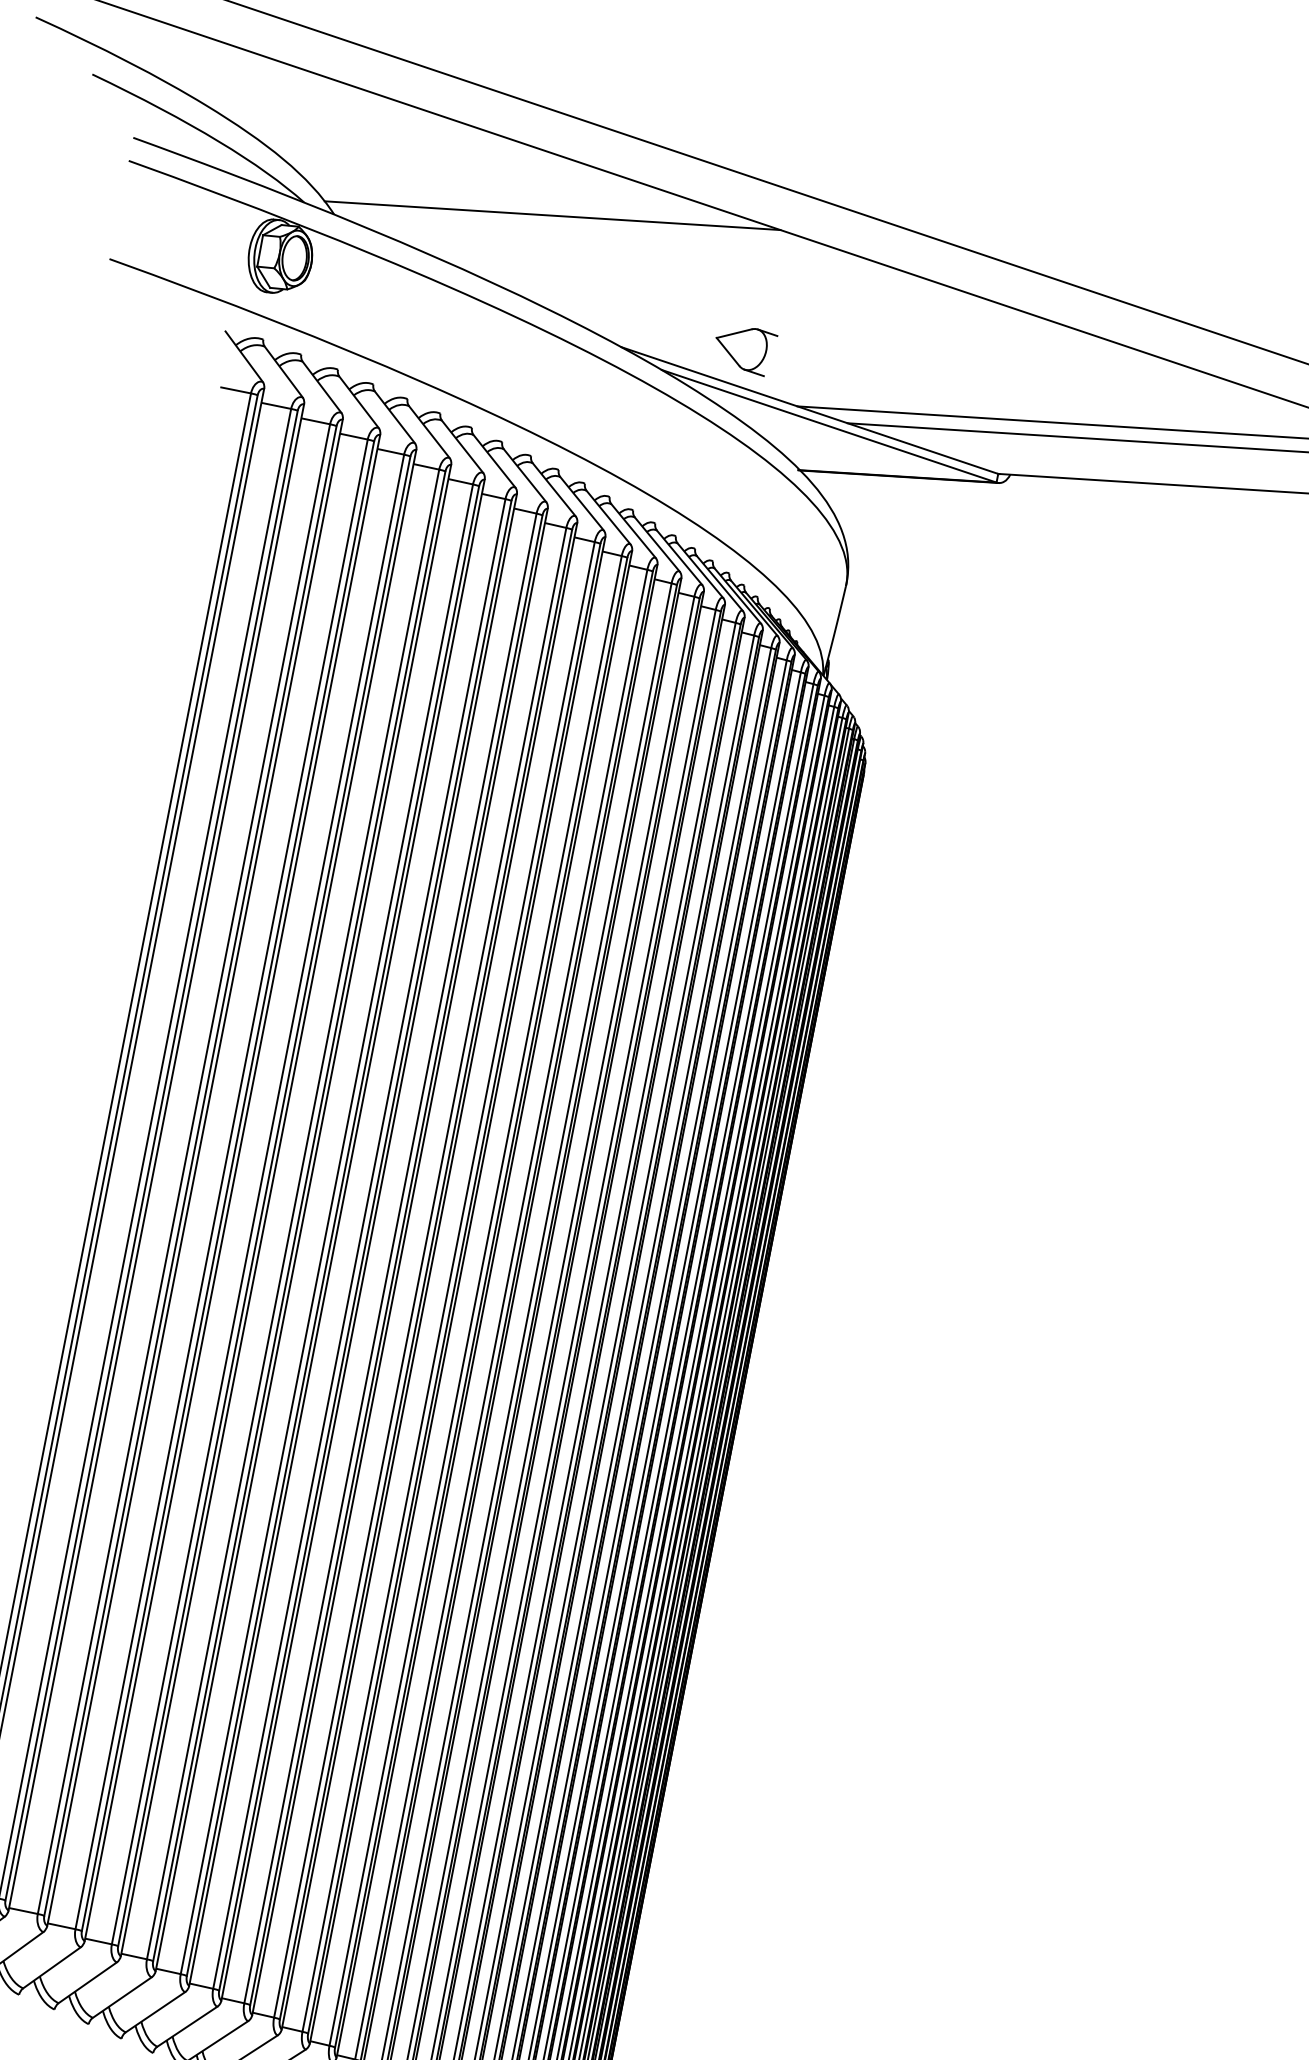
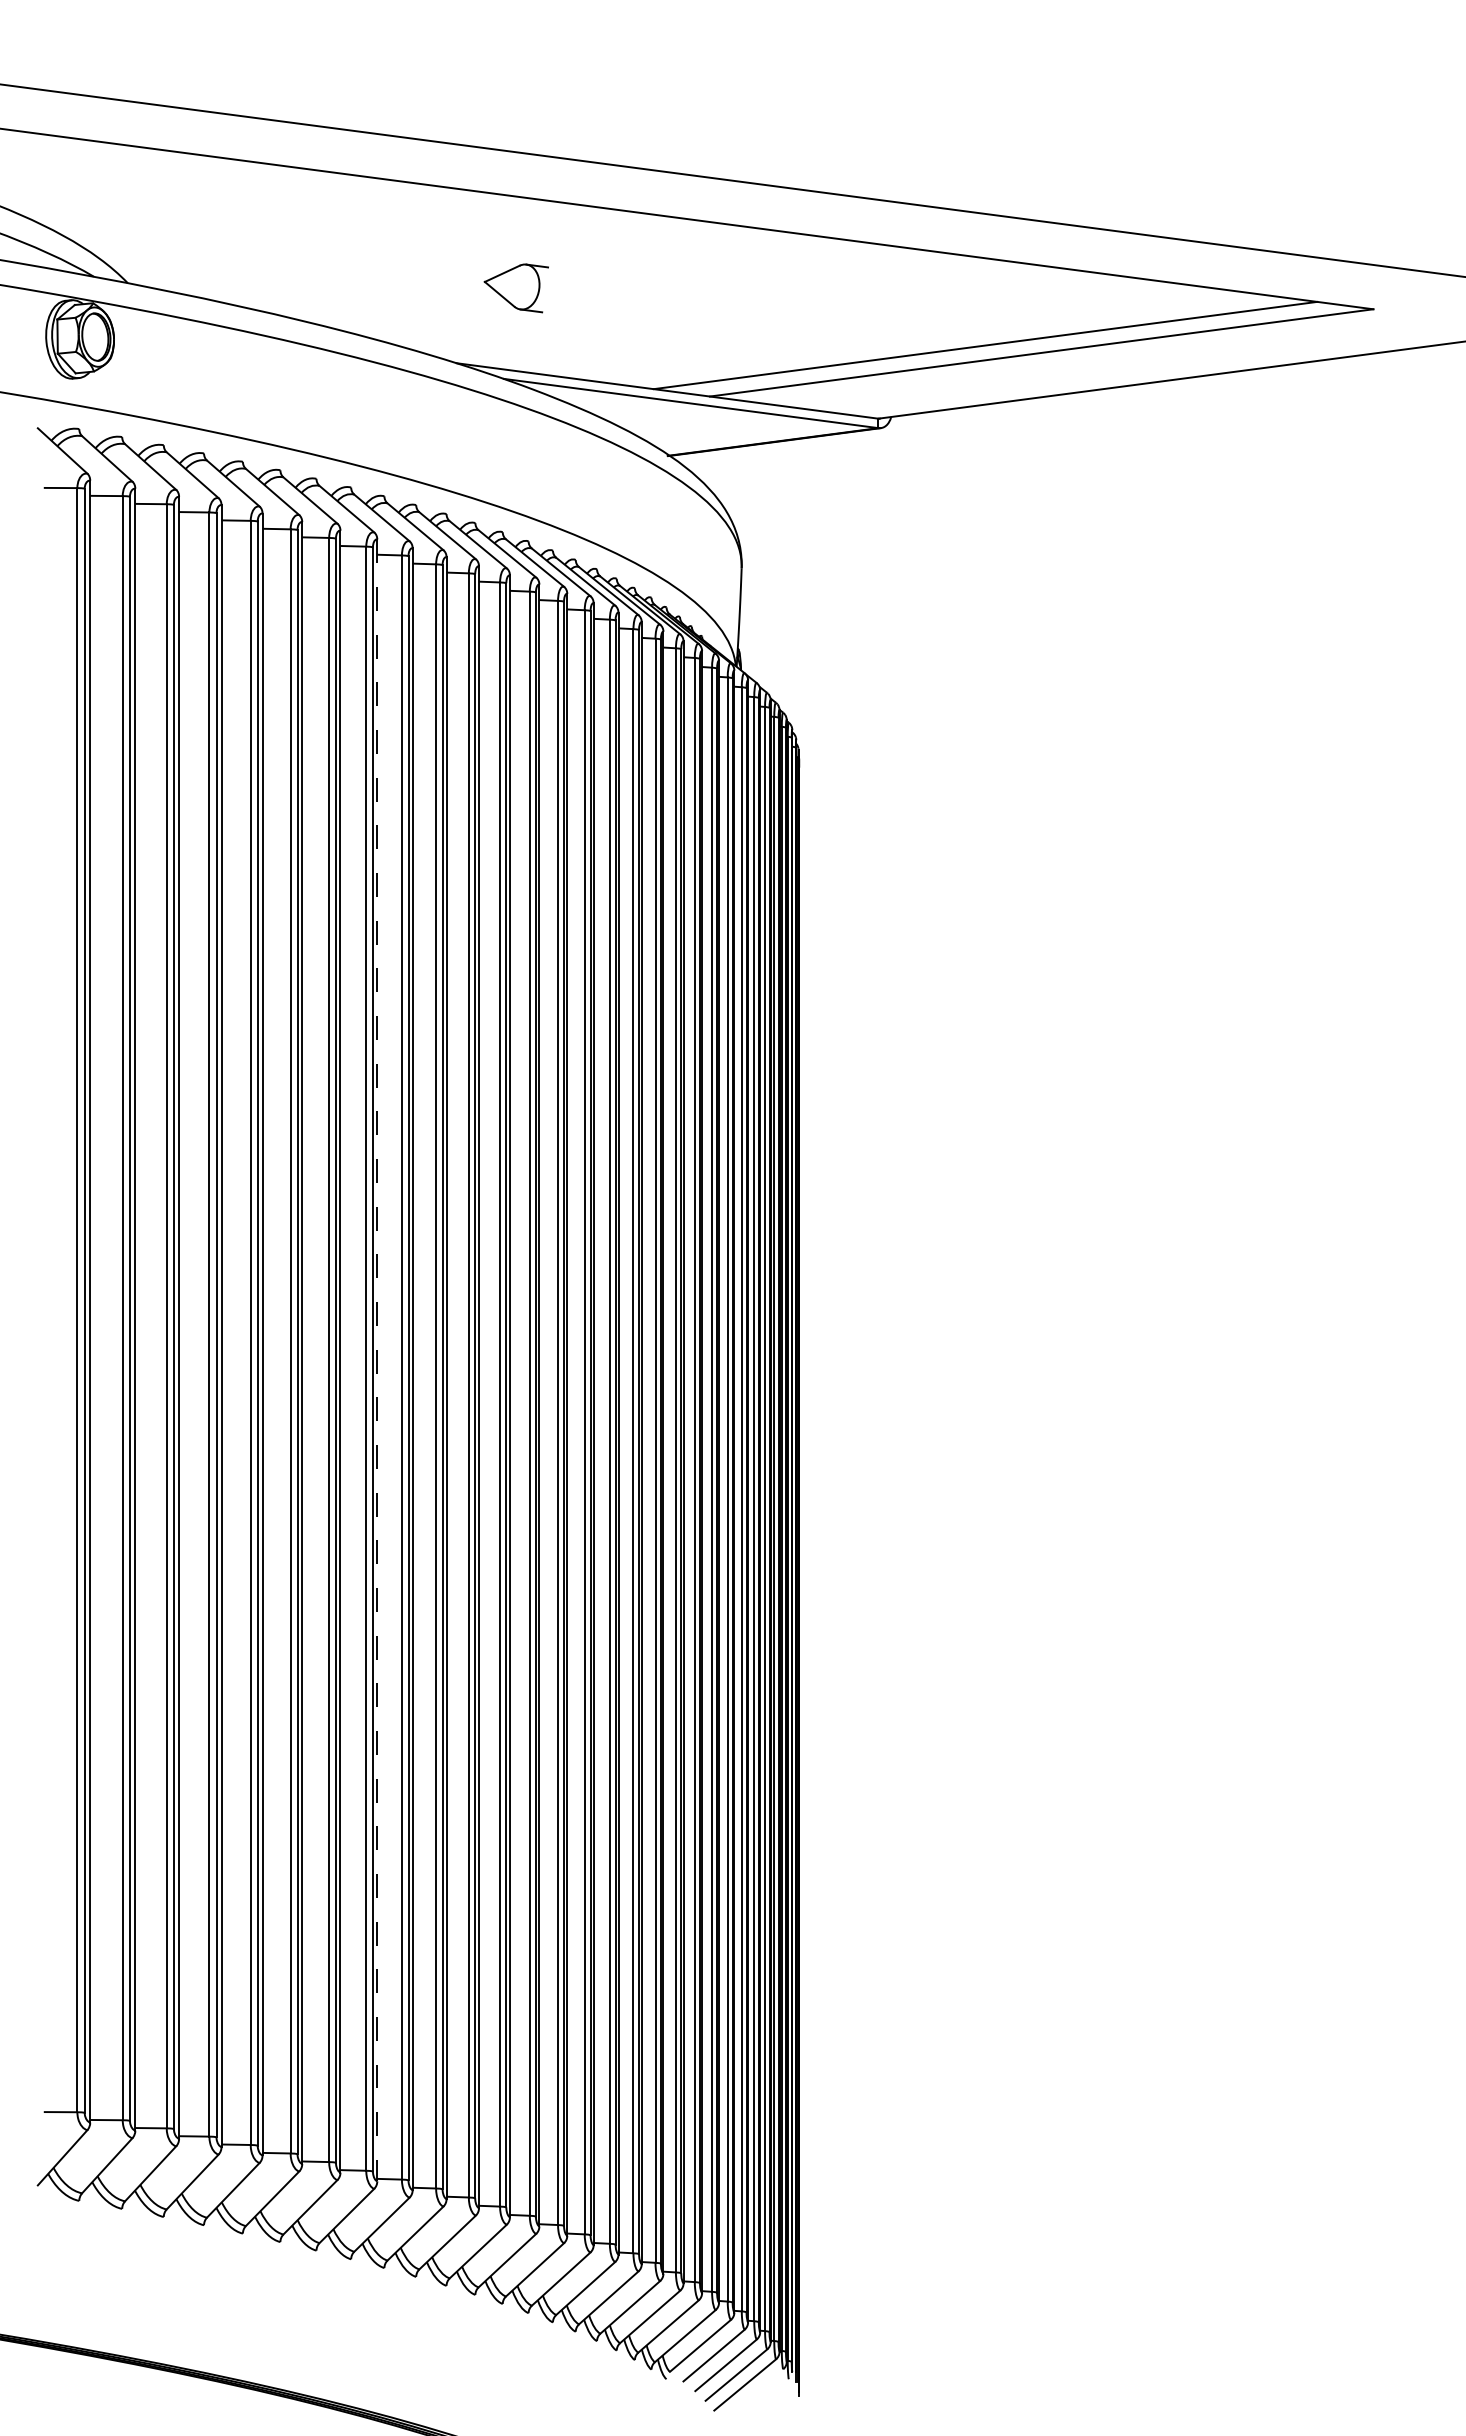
line: (552, 215) -> (357, 239), removed
part: (743, 349) -> (515, 288), moved
line: (369, 1247) -> (377, 1360), solid -> dashed

